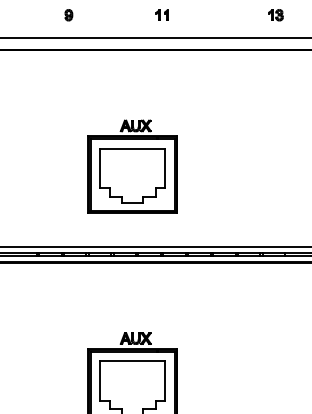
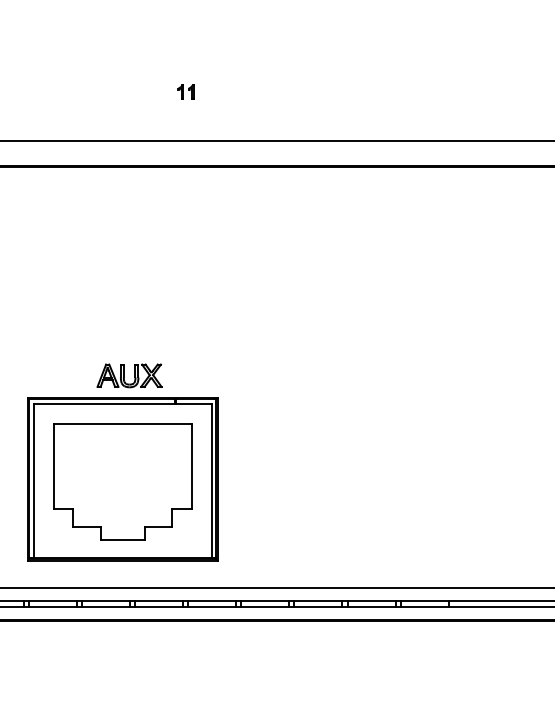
part: (161, 14) -> (184, 90), size x0.6
part: (275, 15) -> (427, 92), removed
part: (132, 166) -> (122, 462), moved

